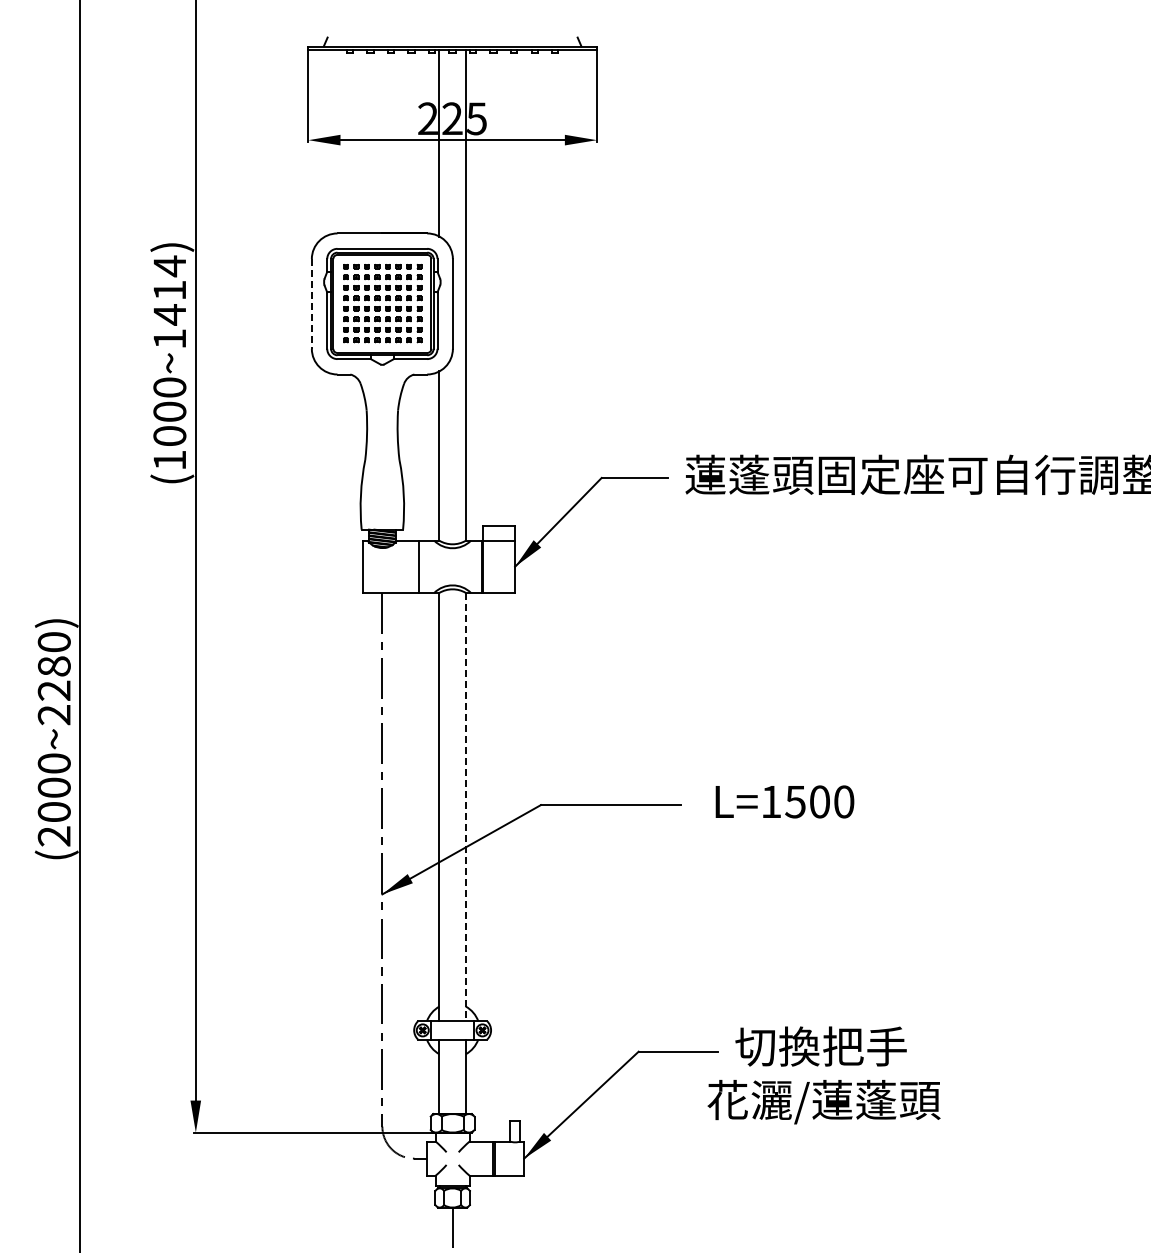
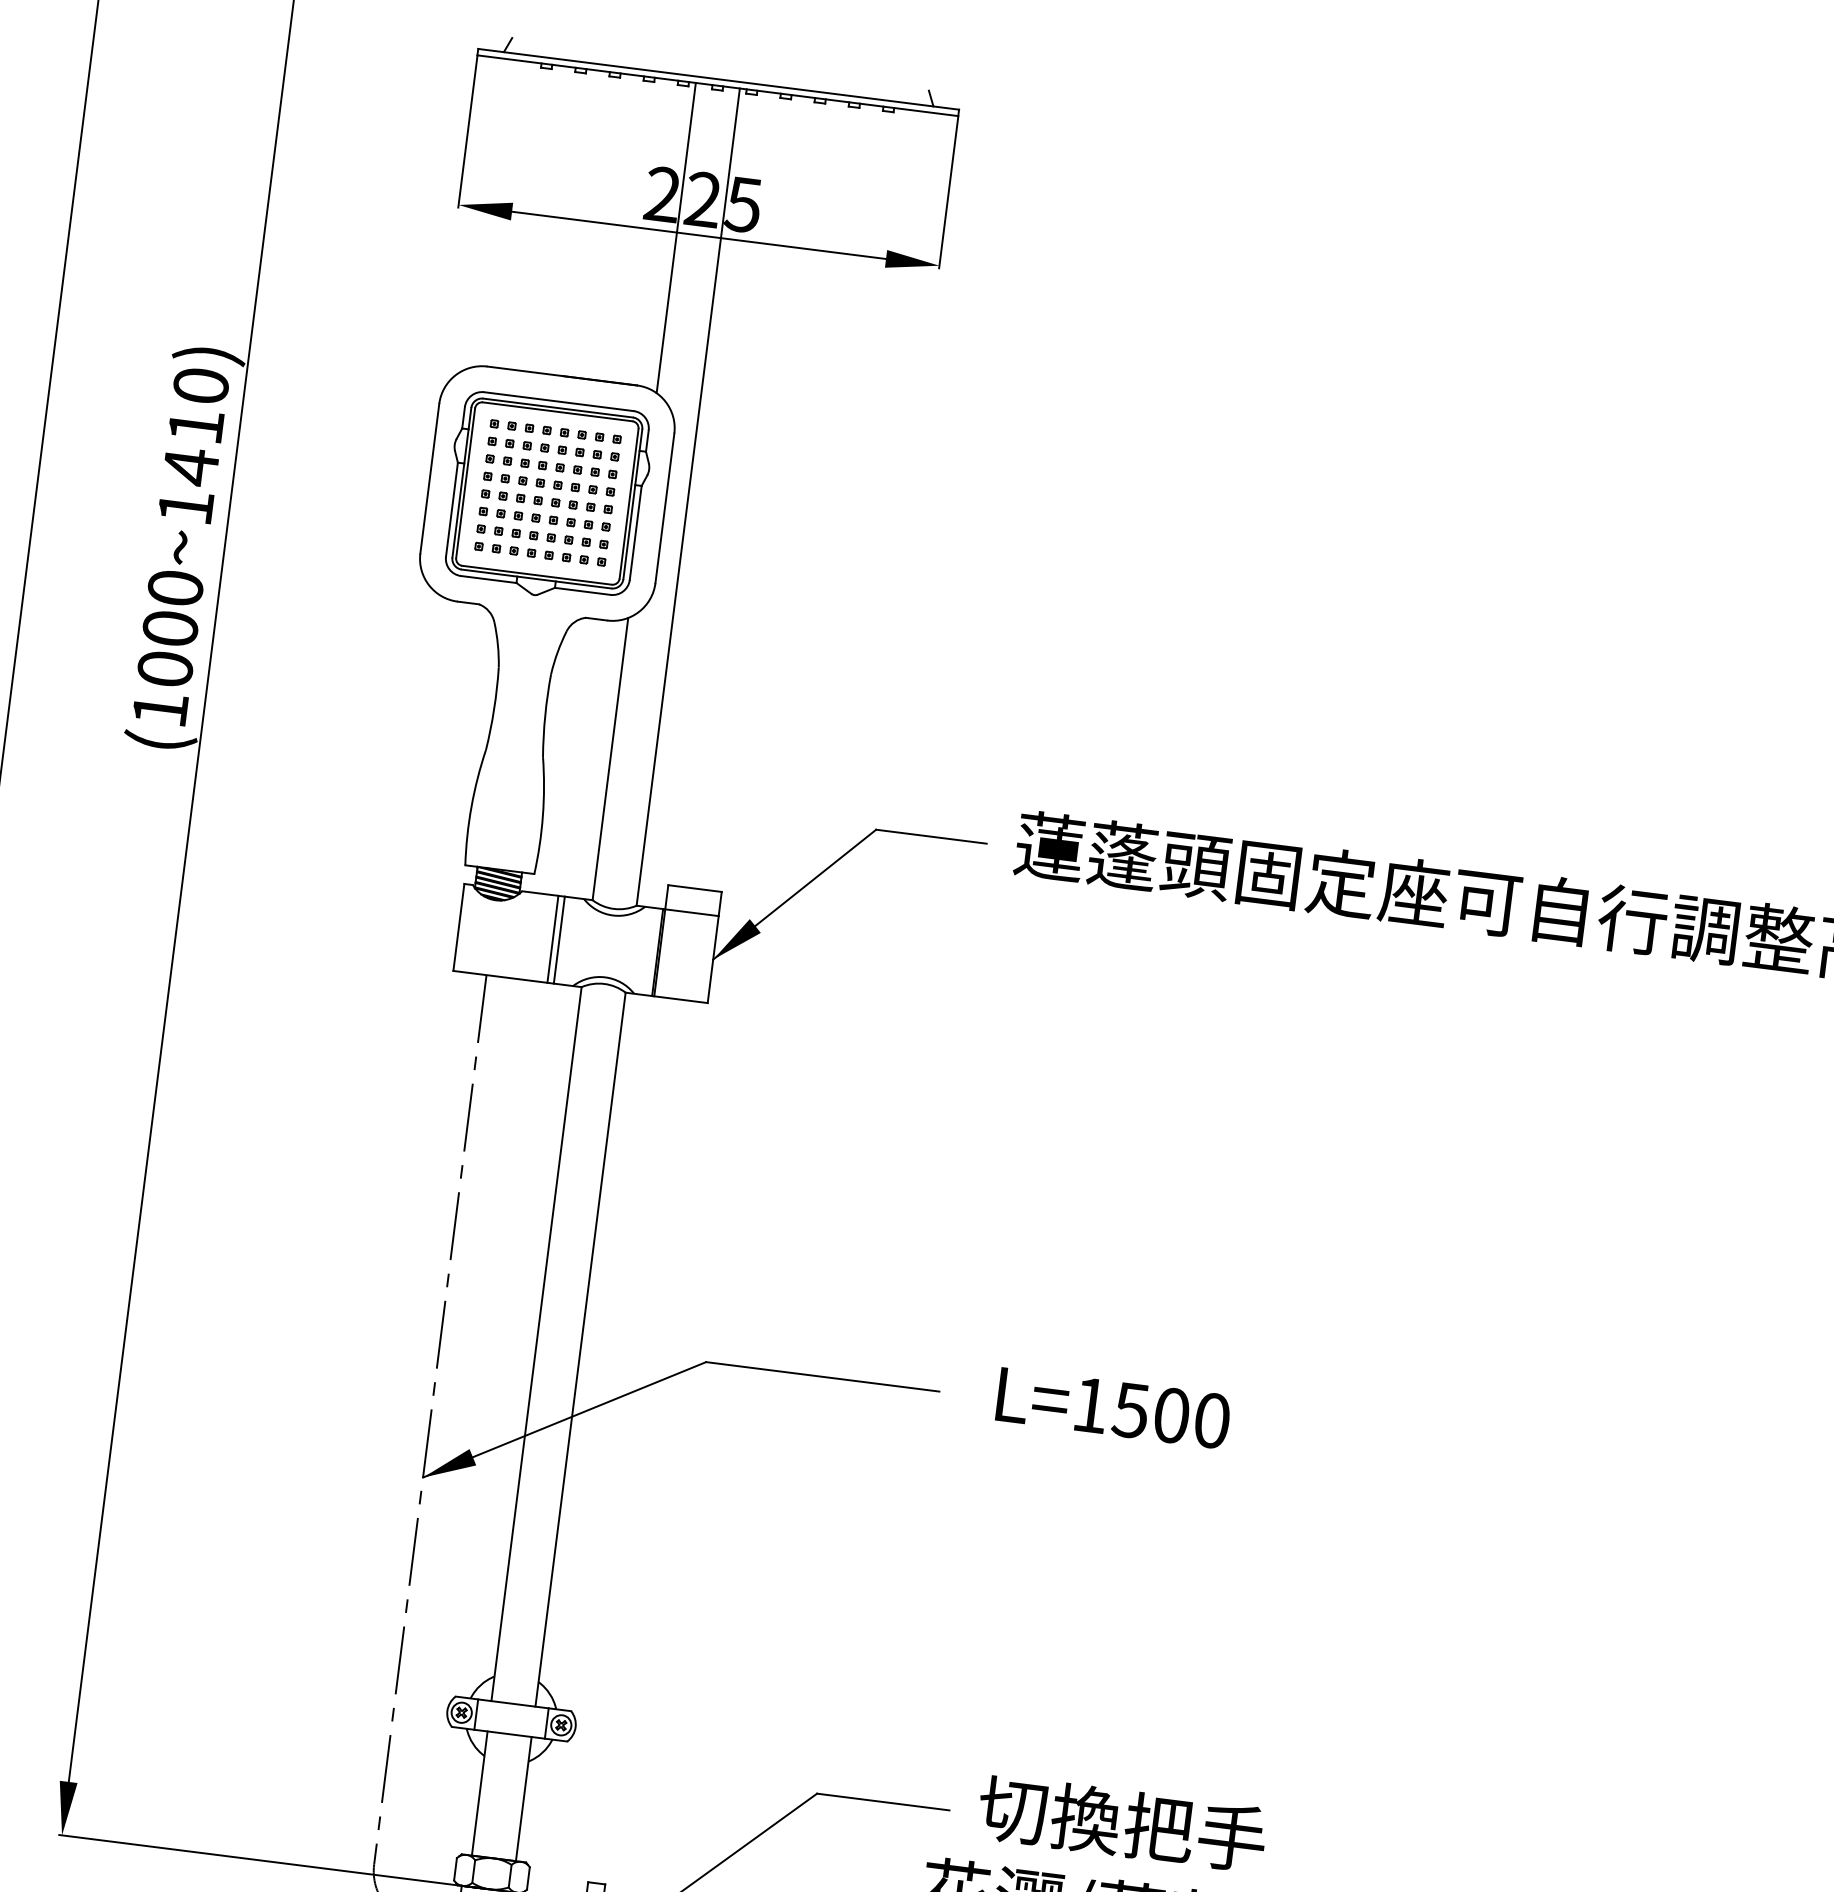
text: (169, 266) -> (200, 386), (1000~1414) -> (1000~1410)
line: (311, 303) -> (429, 477), dashed -> solid
line: (422, 566) -> (558, 939), added
line: (465, 807) -> (579, 1350), dashed -> solid

